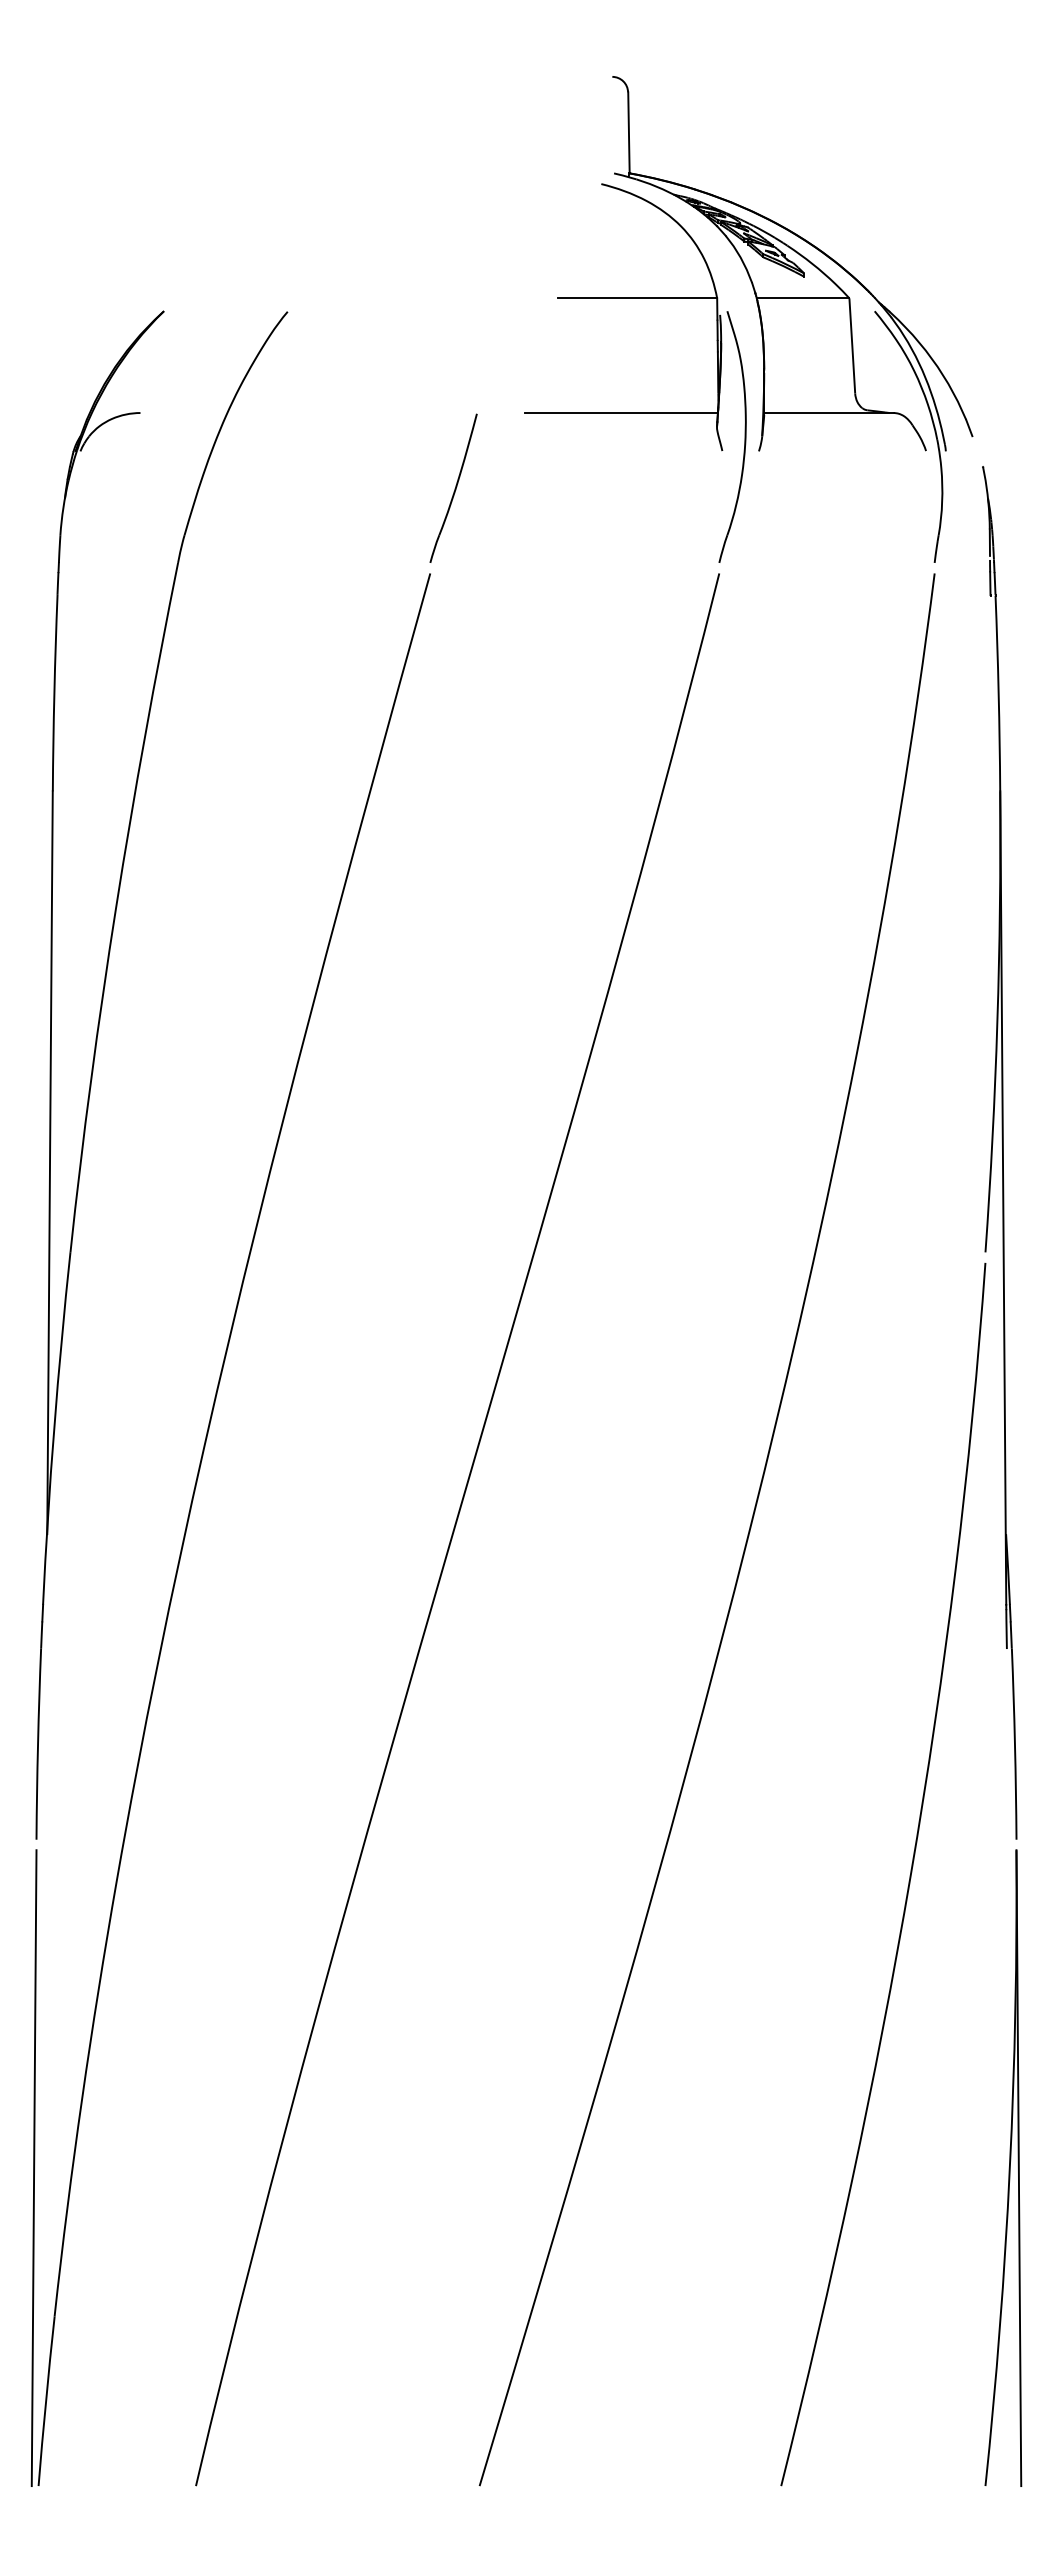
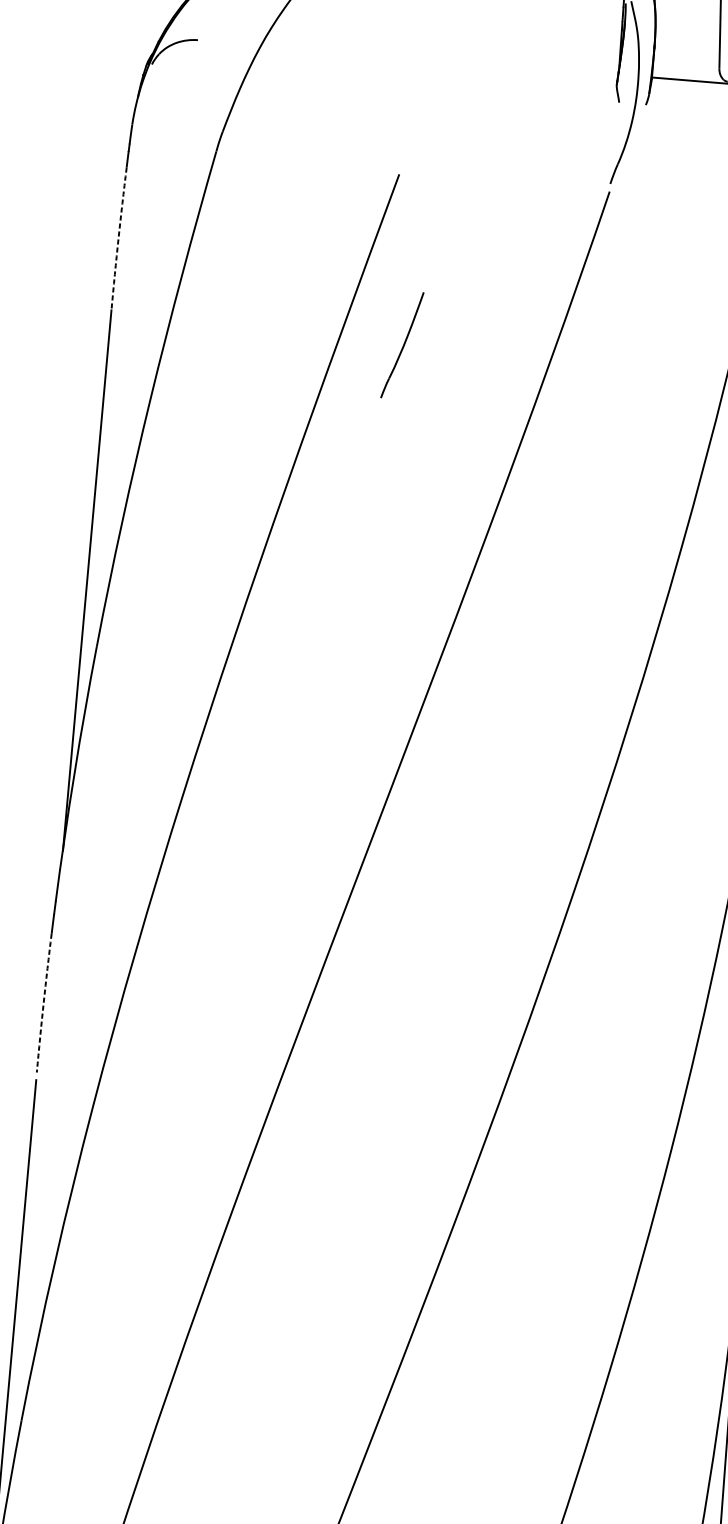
line: (621, 413) -> (548, 69), removed
part: (453, 487) -> (402, 344), moved
arc: (54, 693) -> (118, 239), solid -> dashed
arc: (38, 1744) -> (44, 1003), solid -> dashed

